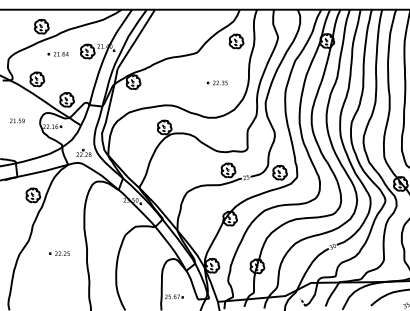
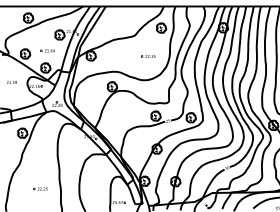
part: (57, 53) -> (47, 50), moved
part: (59, 252) -> (40, 188), moved

